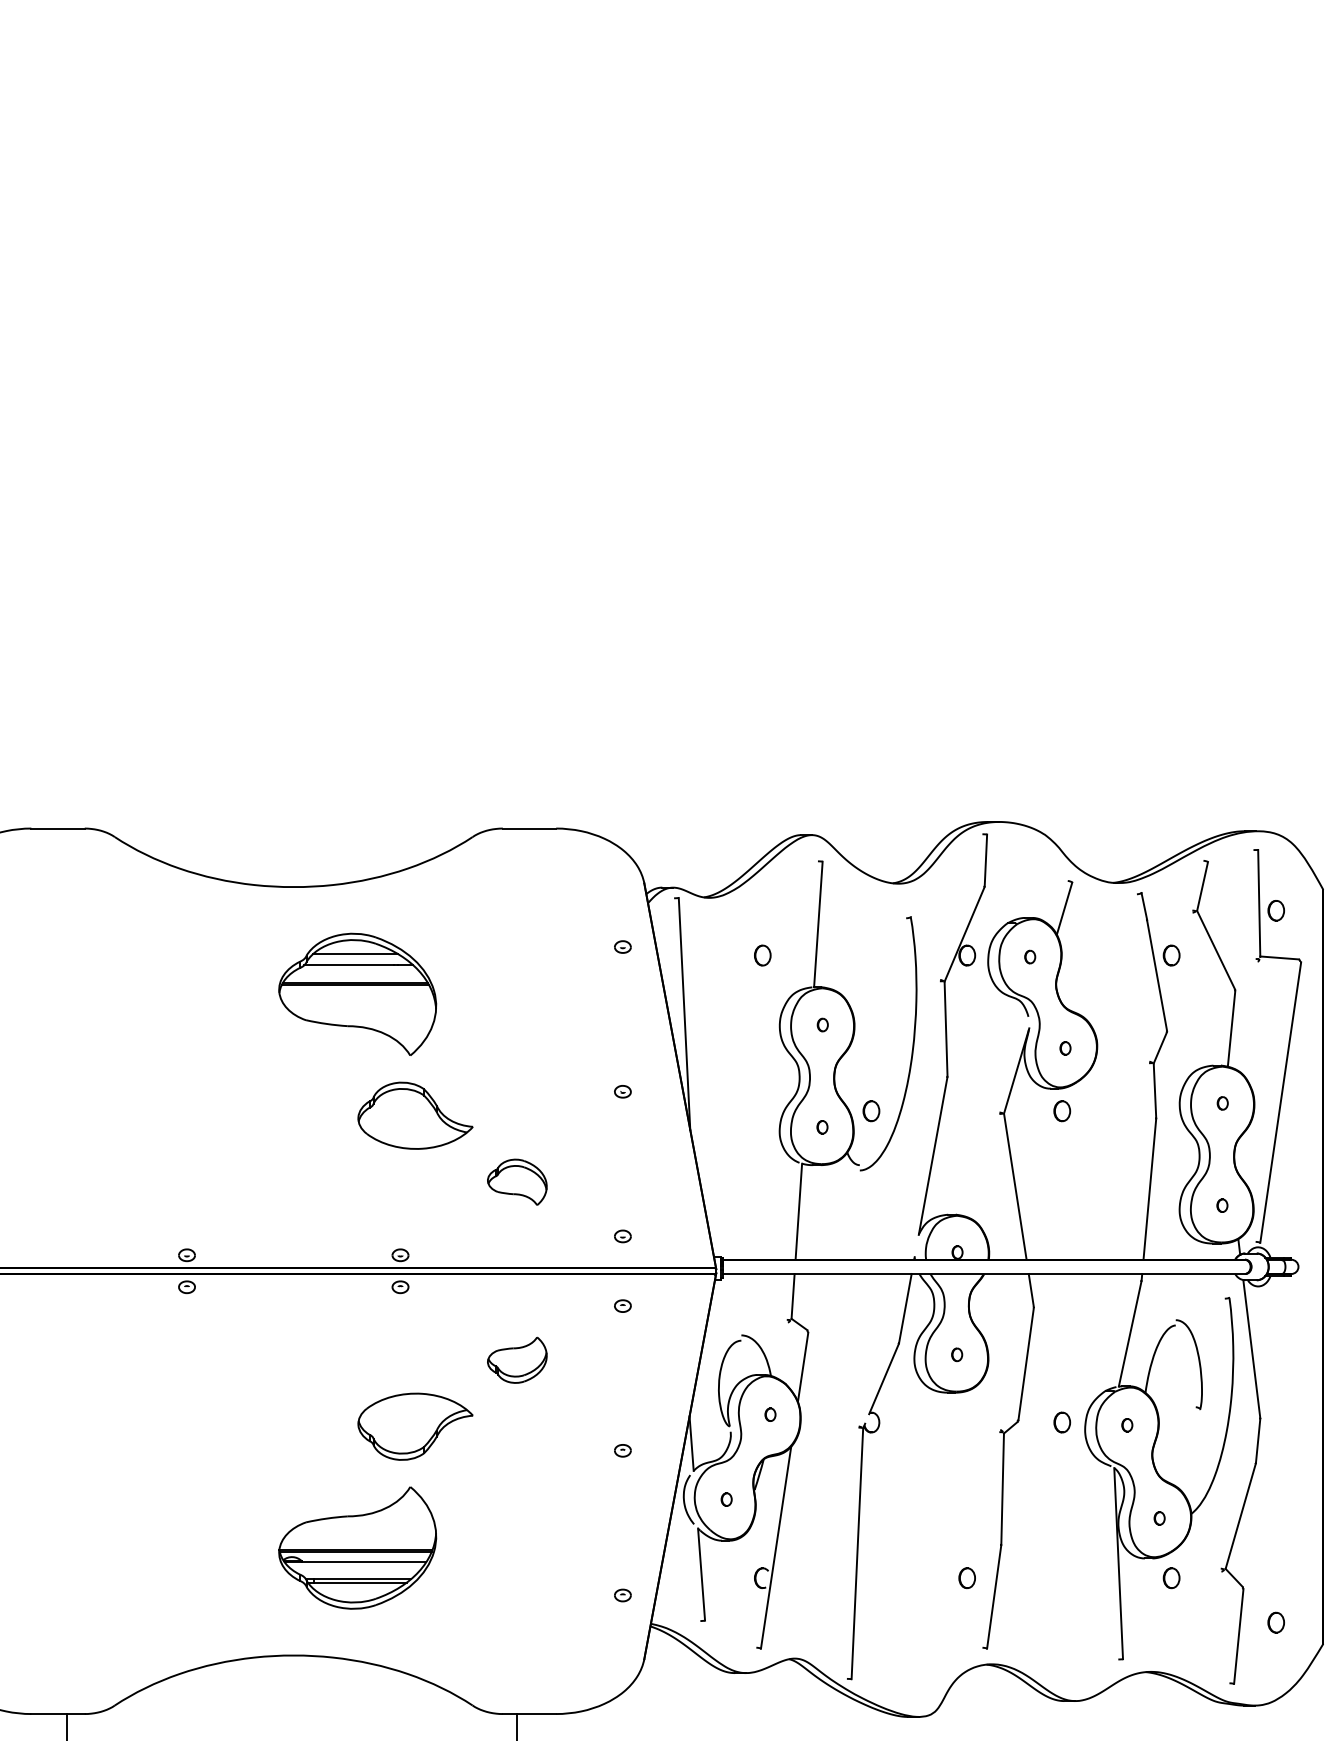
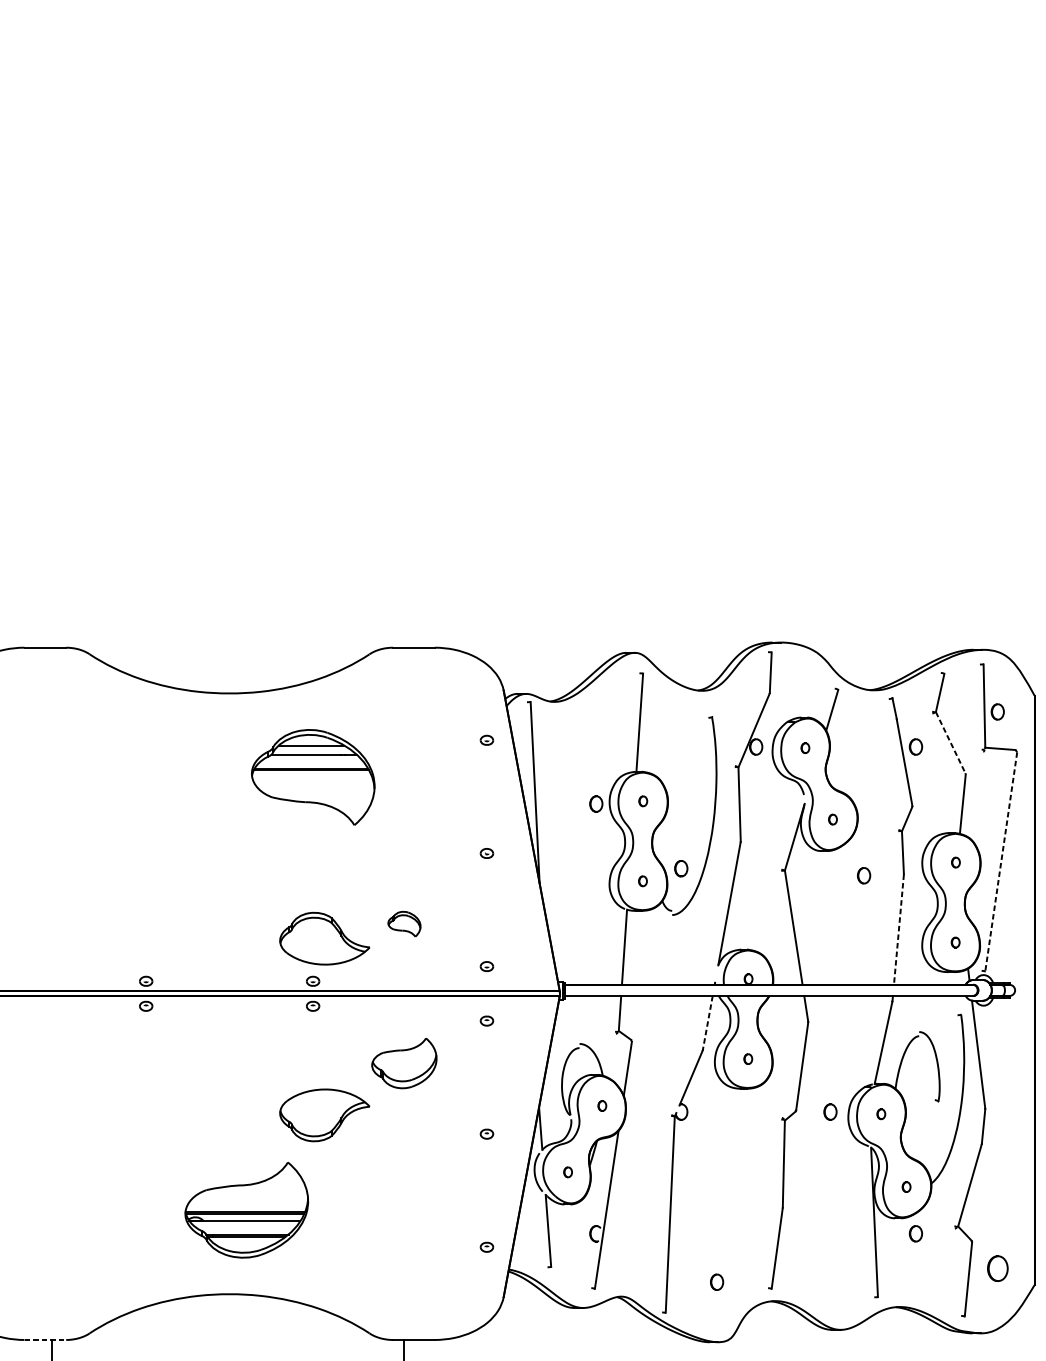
line: (1216, 950) -> (951, 743), solid -> dashed
part: (762, 955) -> (596, 804), moved
part: (357, 993) -> (313, 776), moved
line: (1280, 1102) -> (1001, 861), solid -> dashed
part: (1062, 1111) -> (864, 875), moved
part: (415, 1115) -> (324, 938), moved
part: (517, 1181) -> (404, 923), size x0.7
line: (1149, 1189) -> (898, 929), solid -> dashed
line: (905, 1309) -> (707, 1023), solid -> dashed
part: (517, 1359) -> (404, 1062), size x1.4
part: (357, 1547) -> (246, 1209), moved
part: (966, 1578) -> (716, 1282), moved
part: (1275, 1622) -> (997, 1268), size x1.6
line: (58, 1714) -> (45, 1340), solid -> dashed

